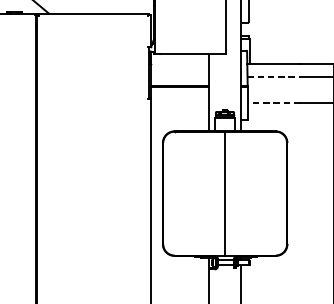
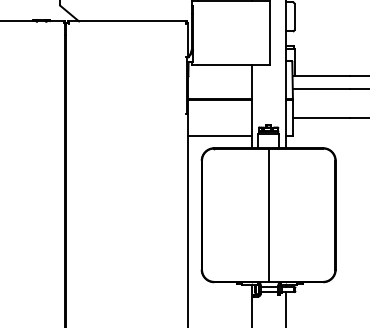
line: (274, 76) -> (321, 89), dashed -> solid
line: (273, 102) -> (320, 117), dashed -> solid
line: (179, 119) -> (219, 135), added

